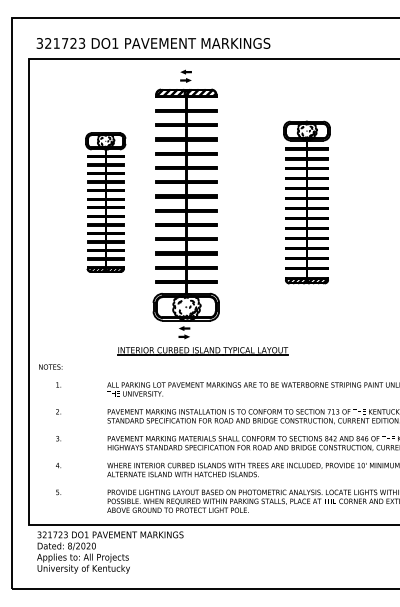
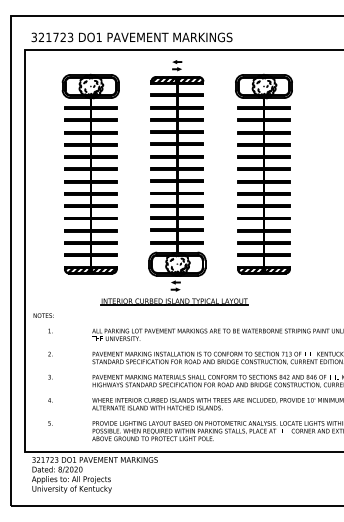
part: (105, 202) -> (90, 174), size x1.67
part: (306, 202) -> (263, 174), size x1.43
part: (185, 204) -> (176, 175), moved

